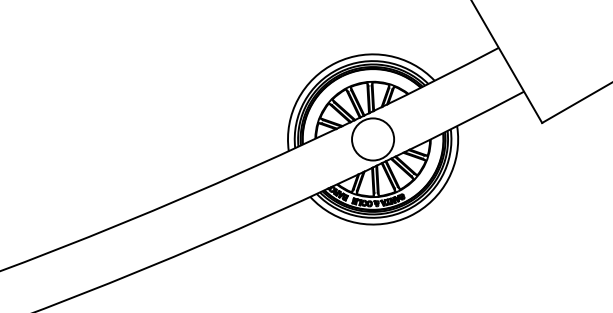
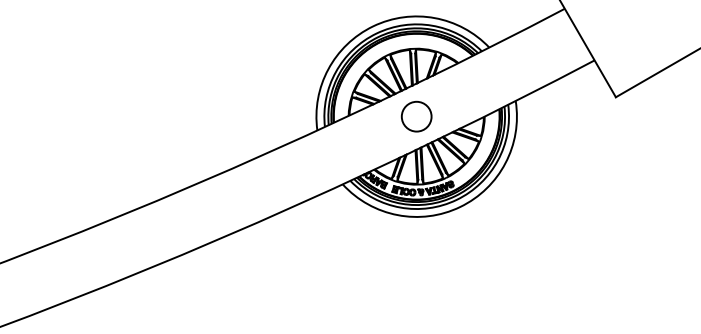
circle: (373, 139) -> (417, 116), size x0.6

